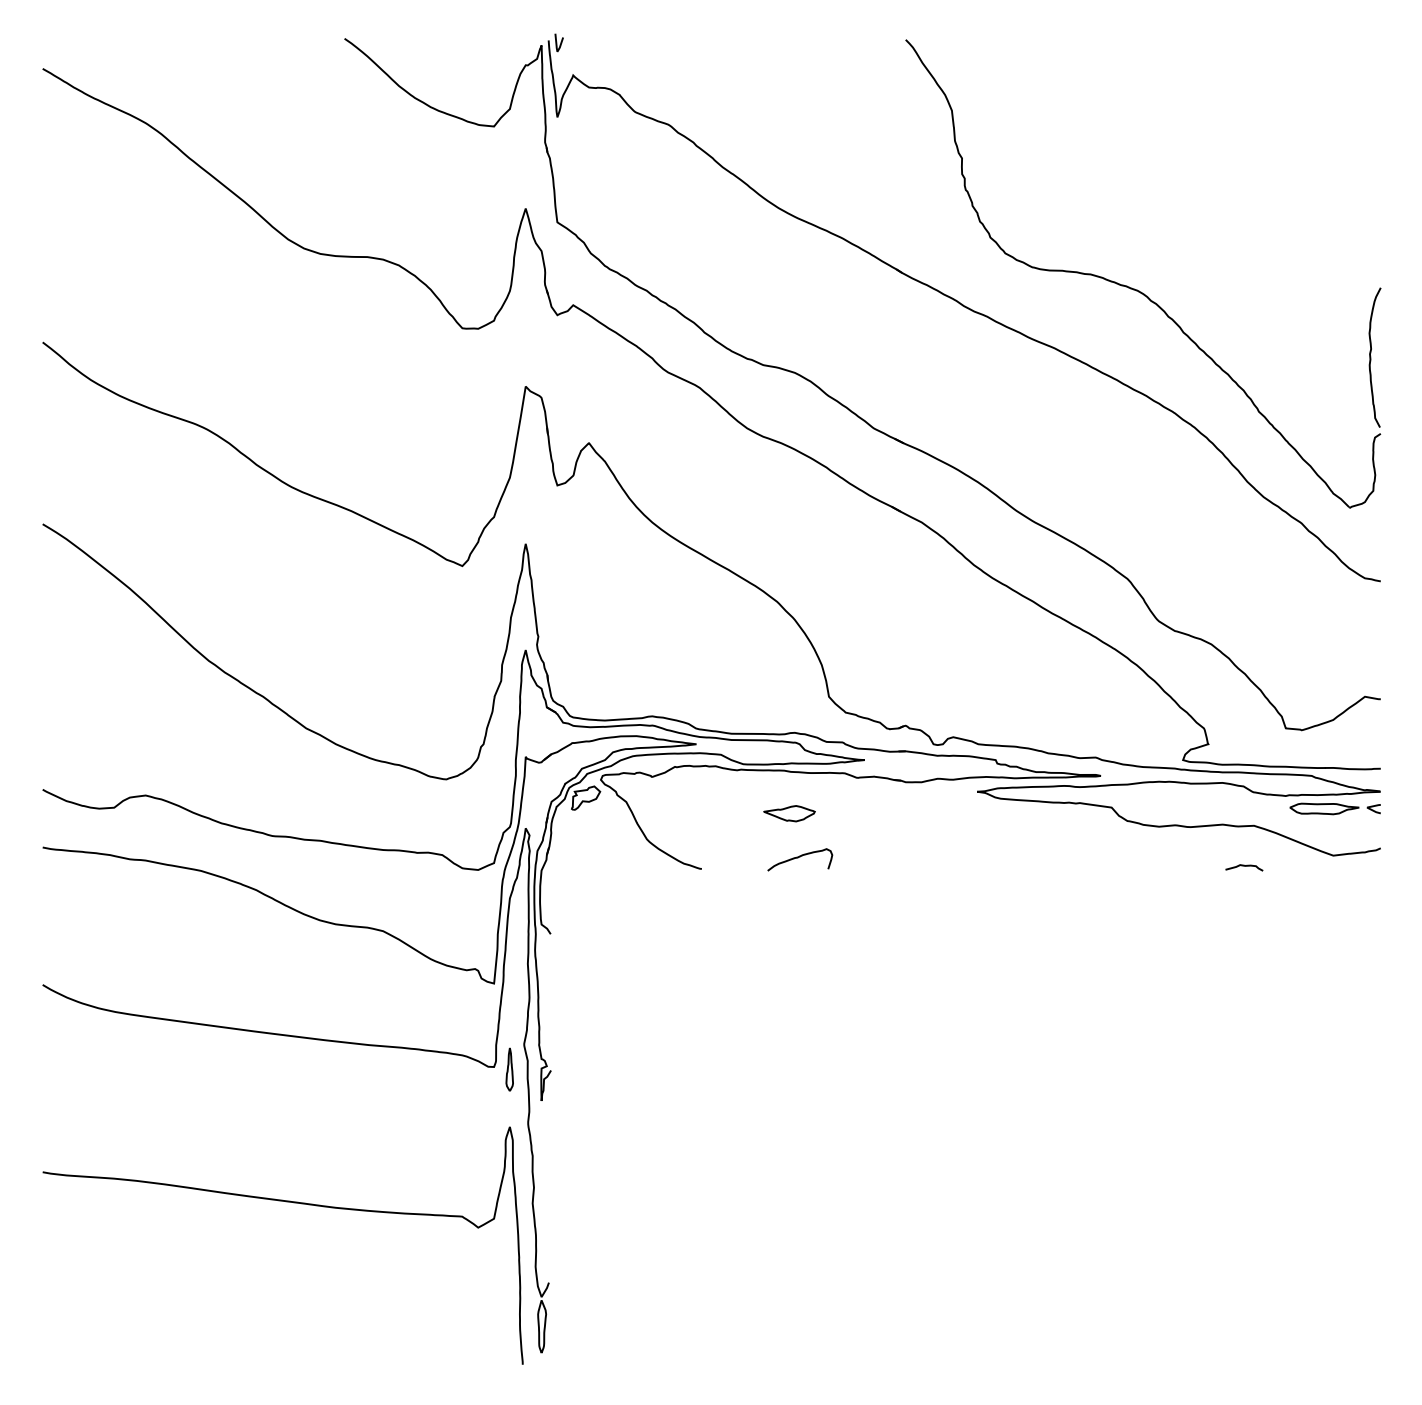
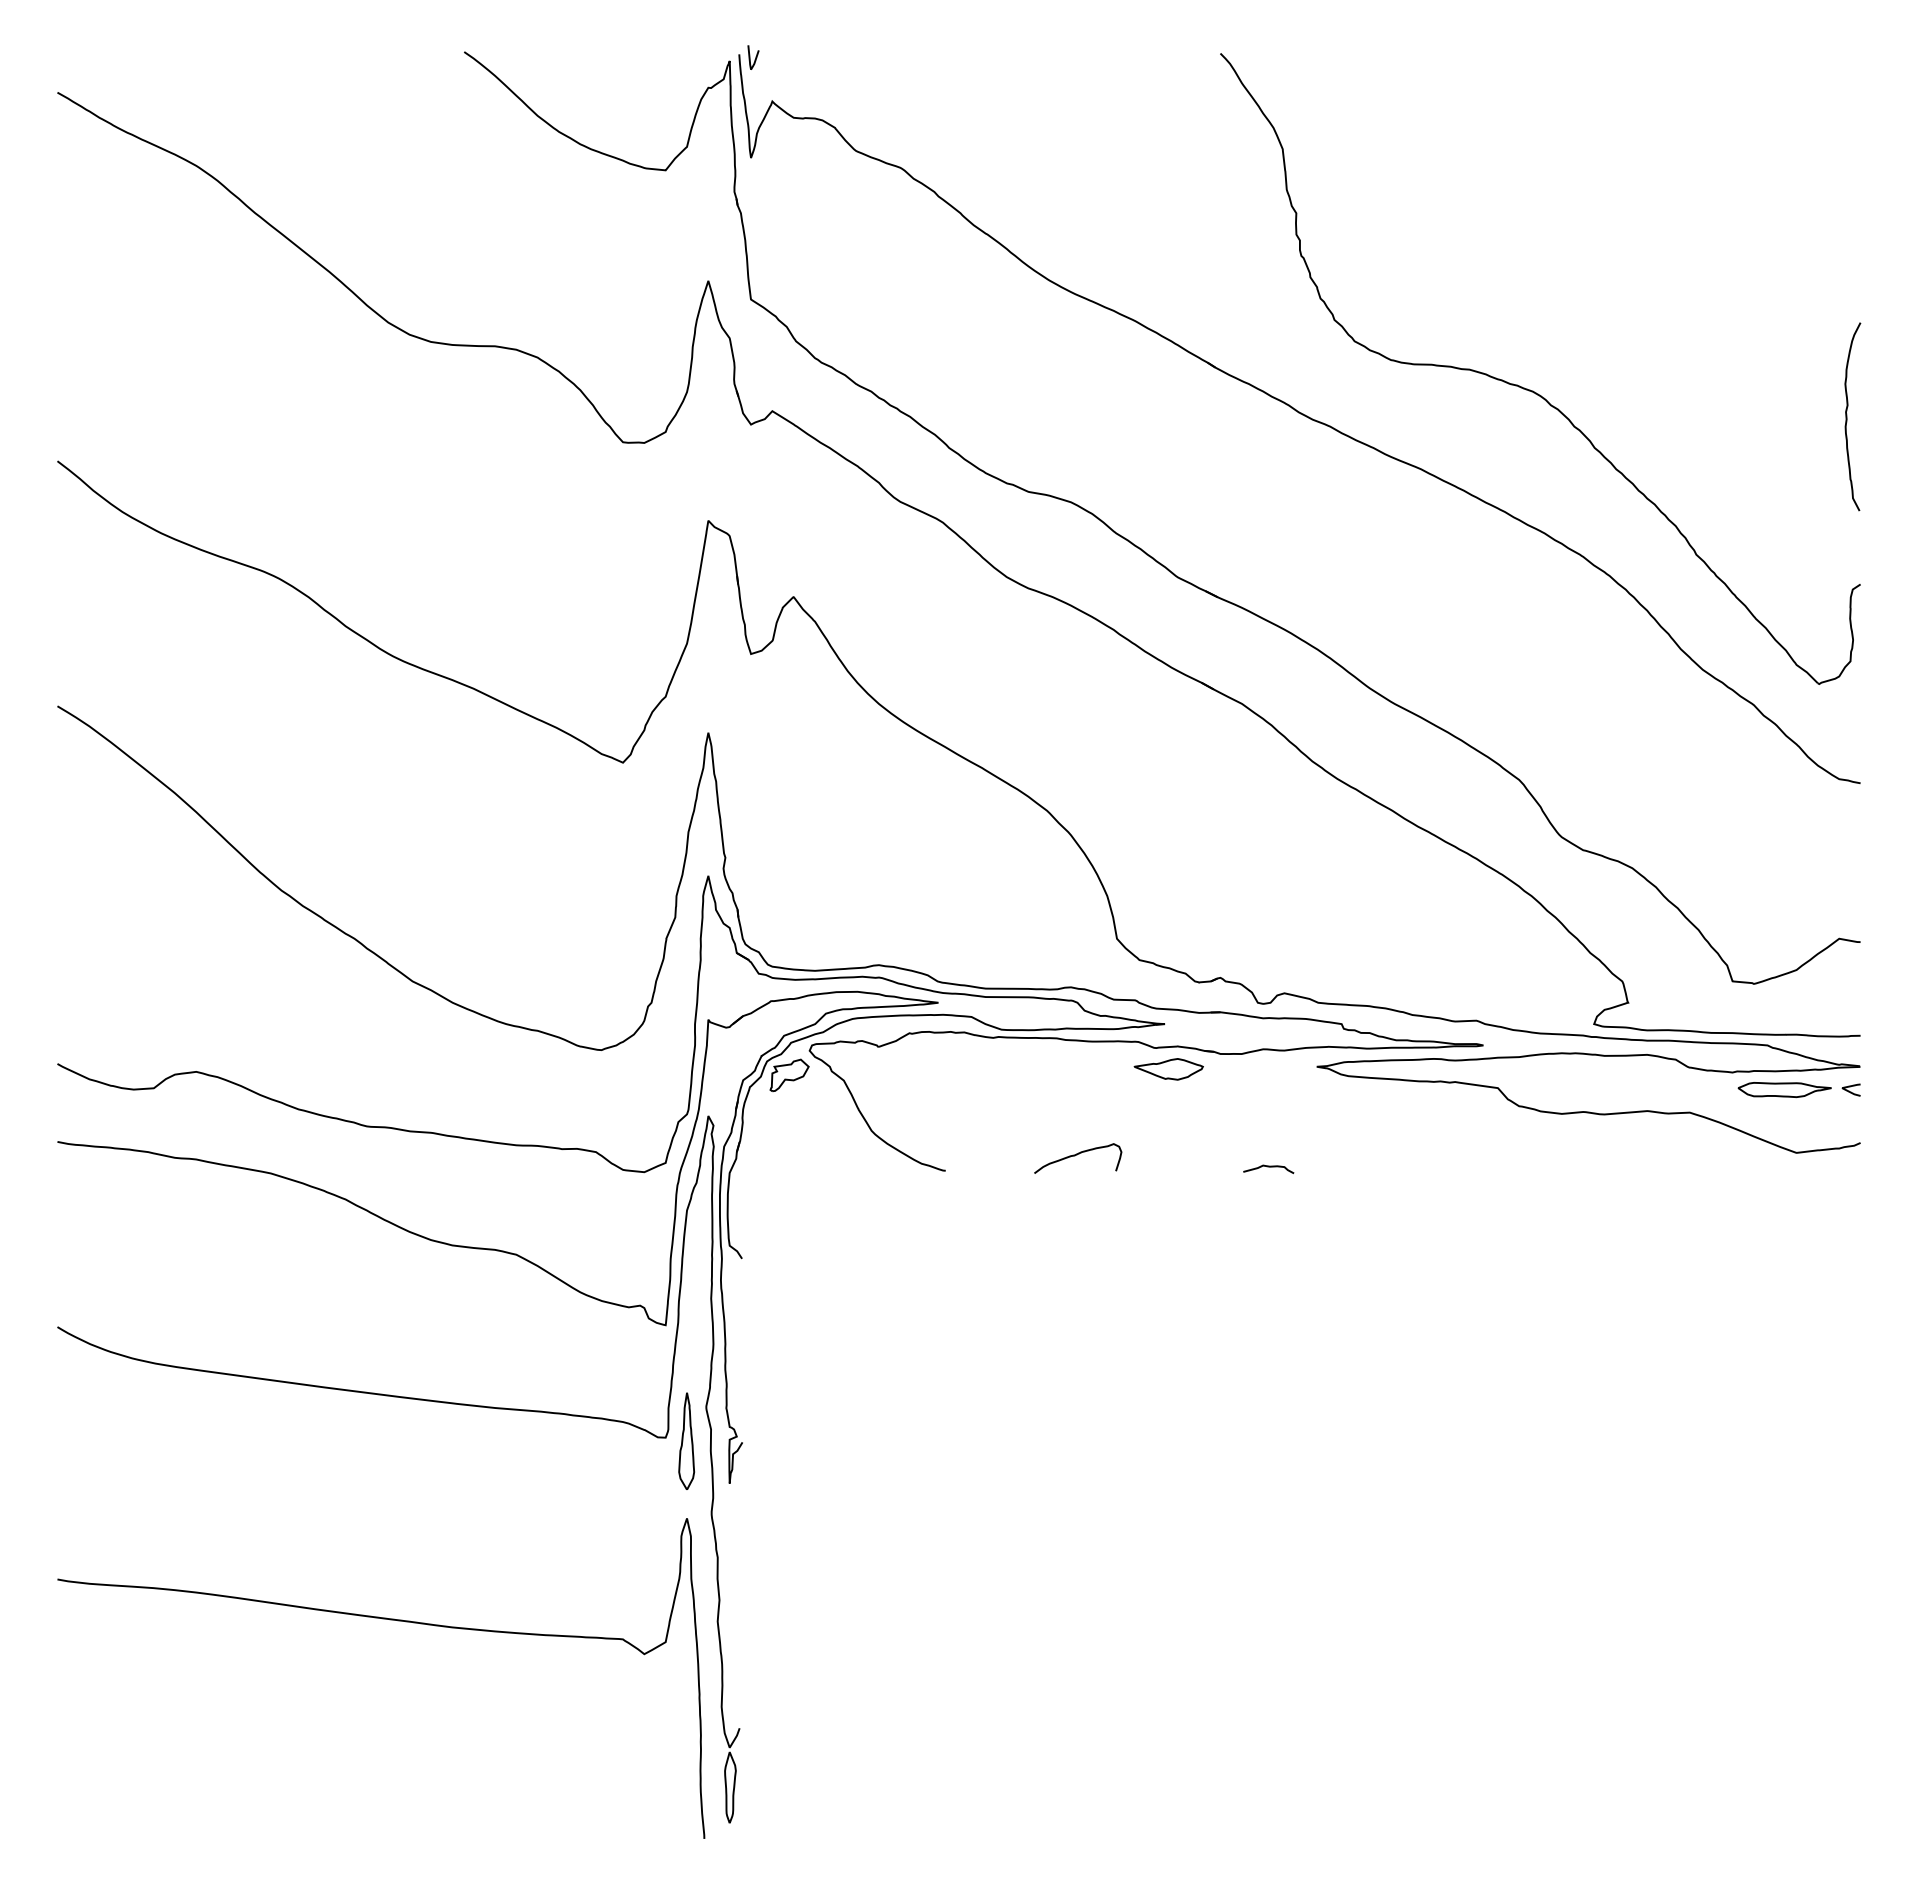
curve: (1371, 357) -> (1847, 416), moved
part: (789, 813) -> (1168, 1069), moved
curve: (1244, 866) -> (1268, 1167), moved
part: (509, 1069) -> (686, 1440), size x1.67

